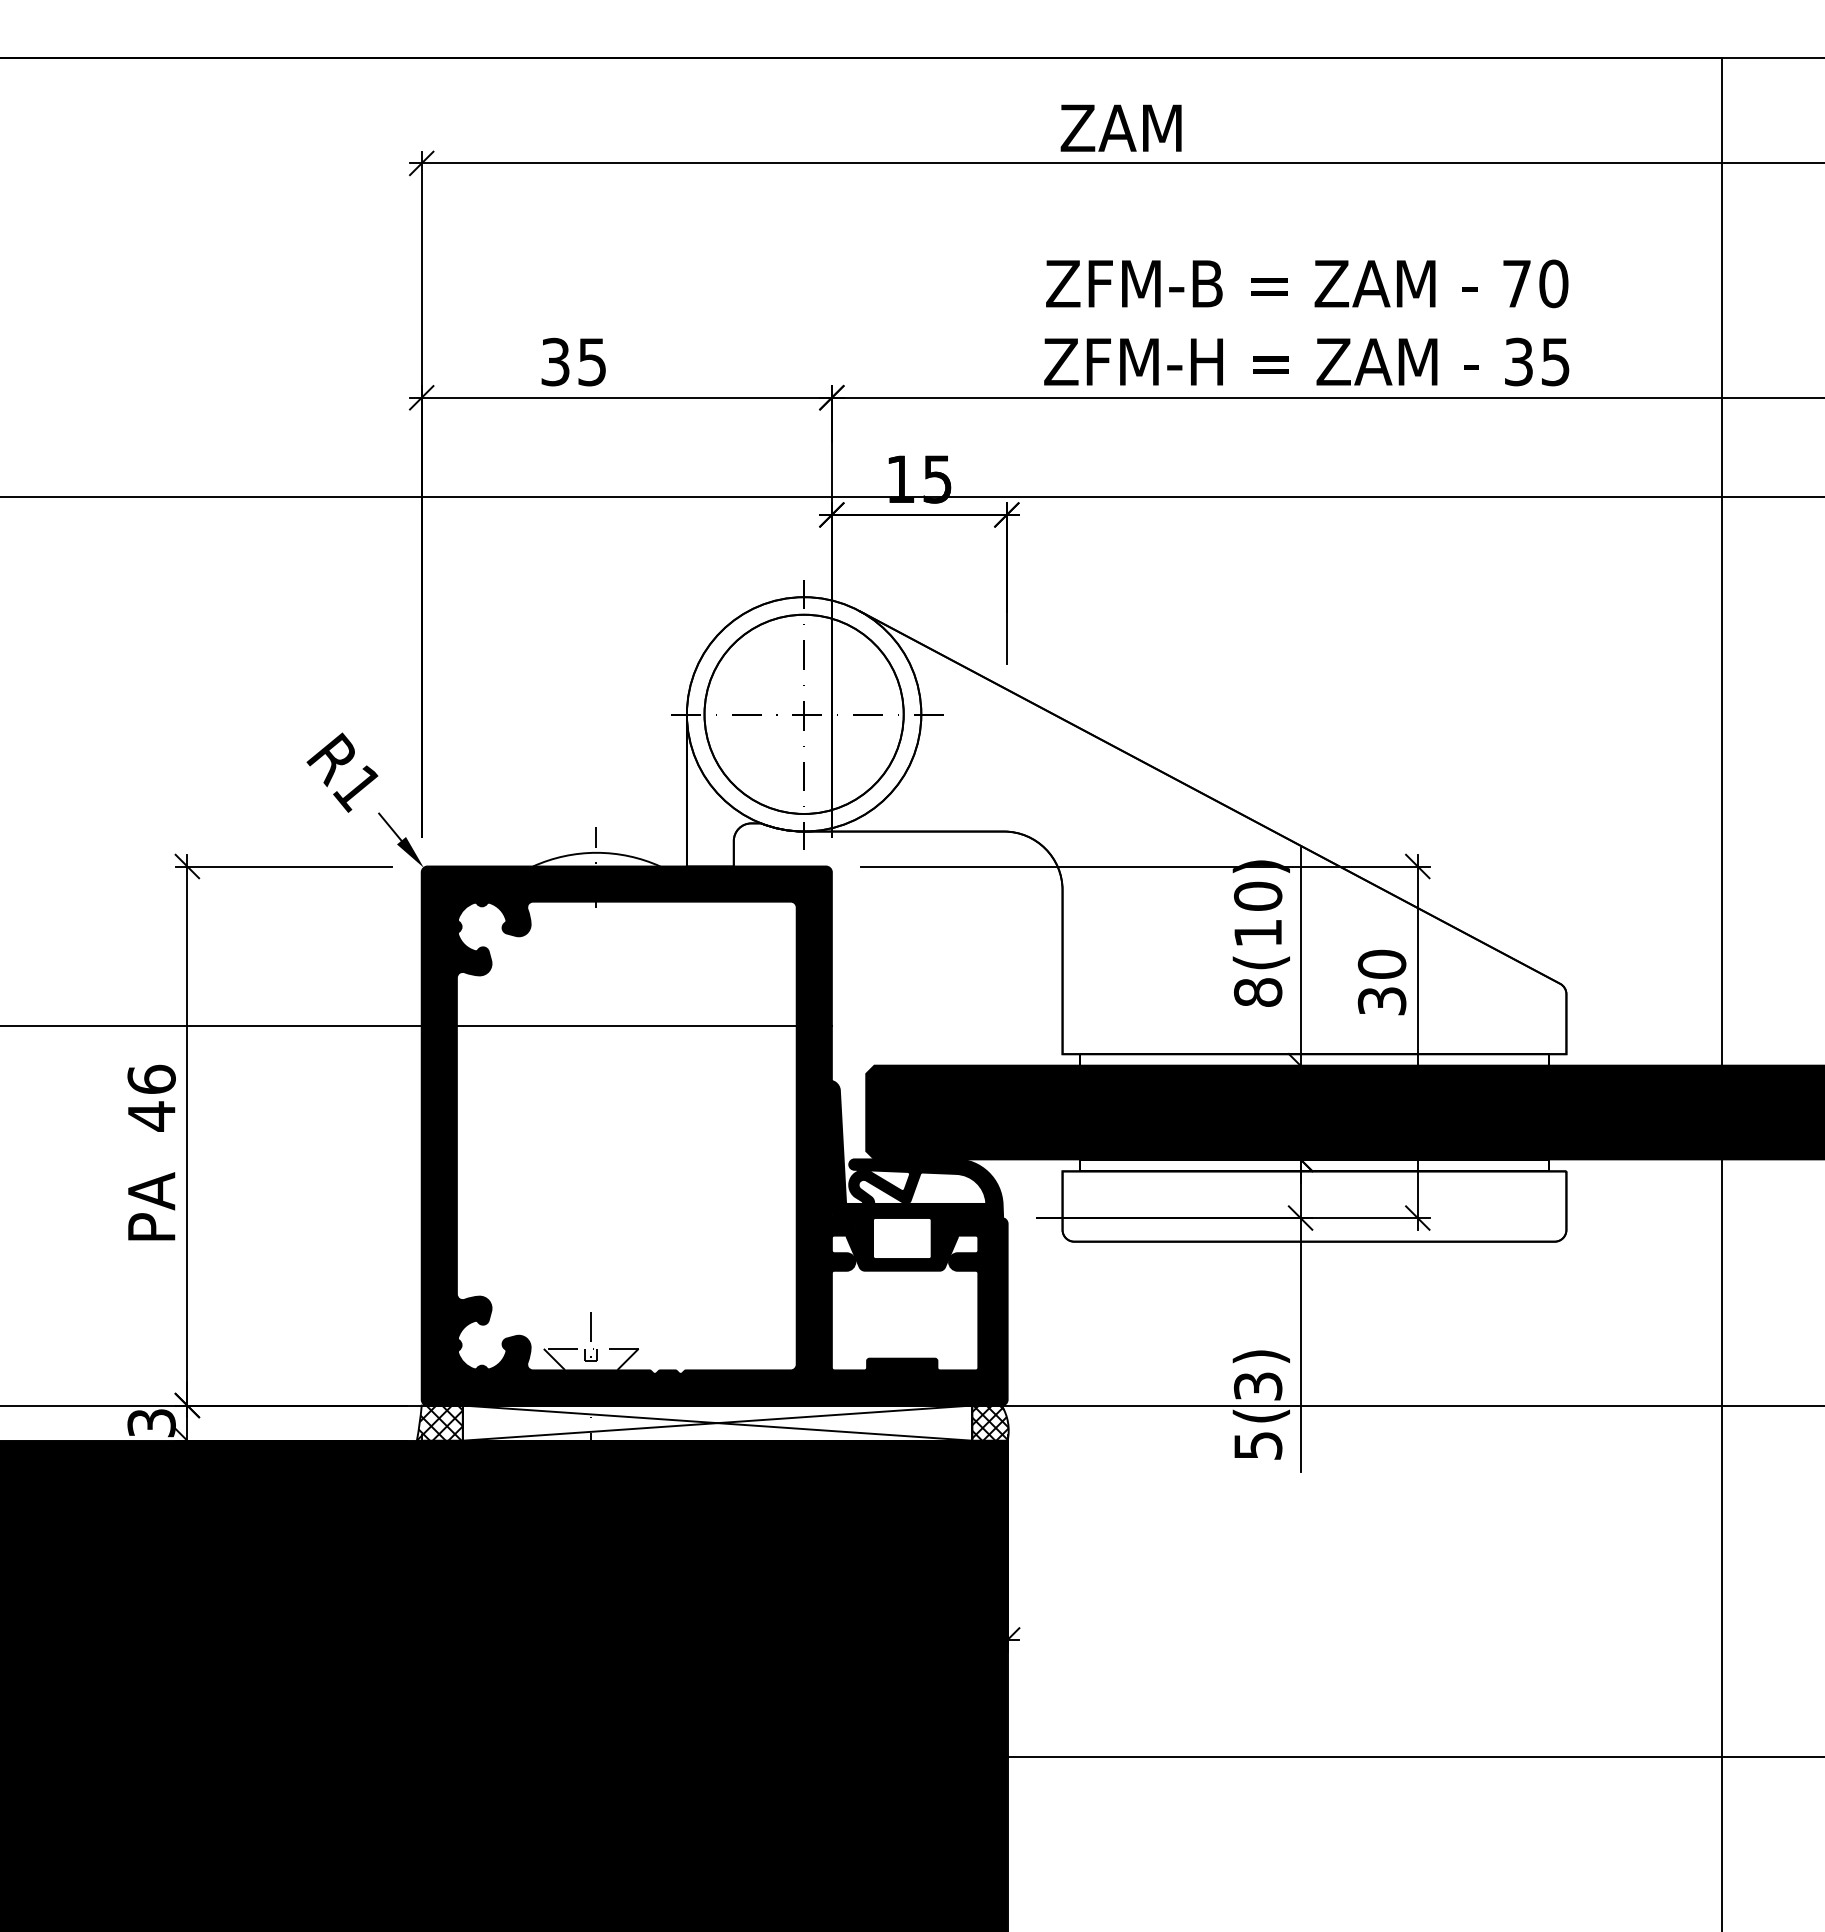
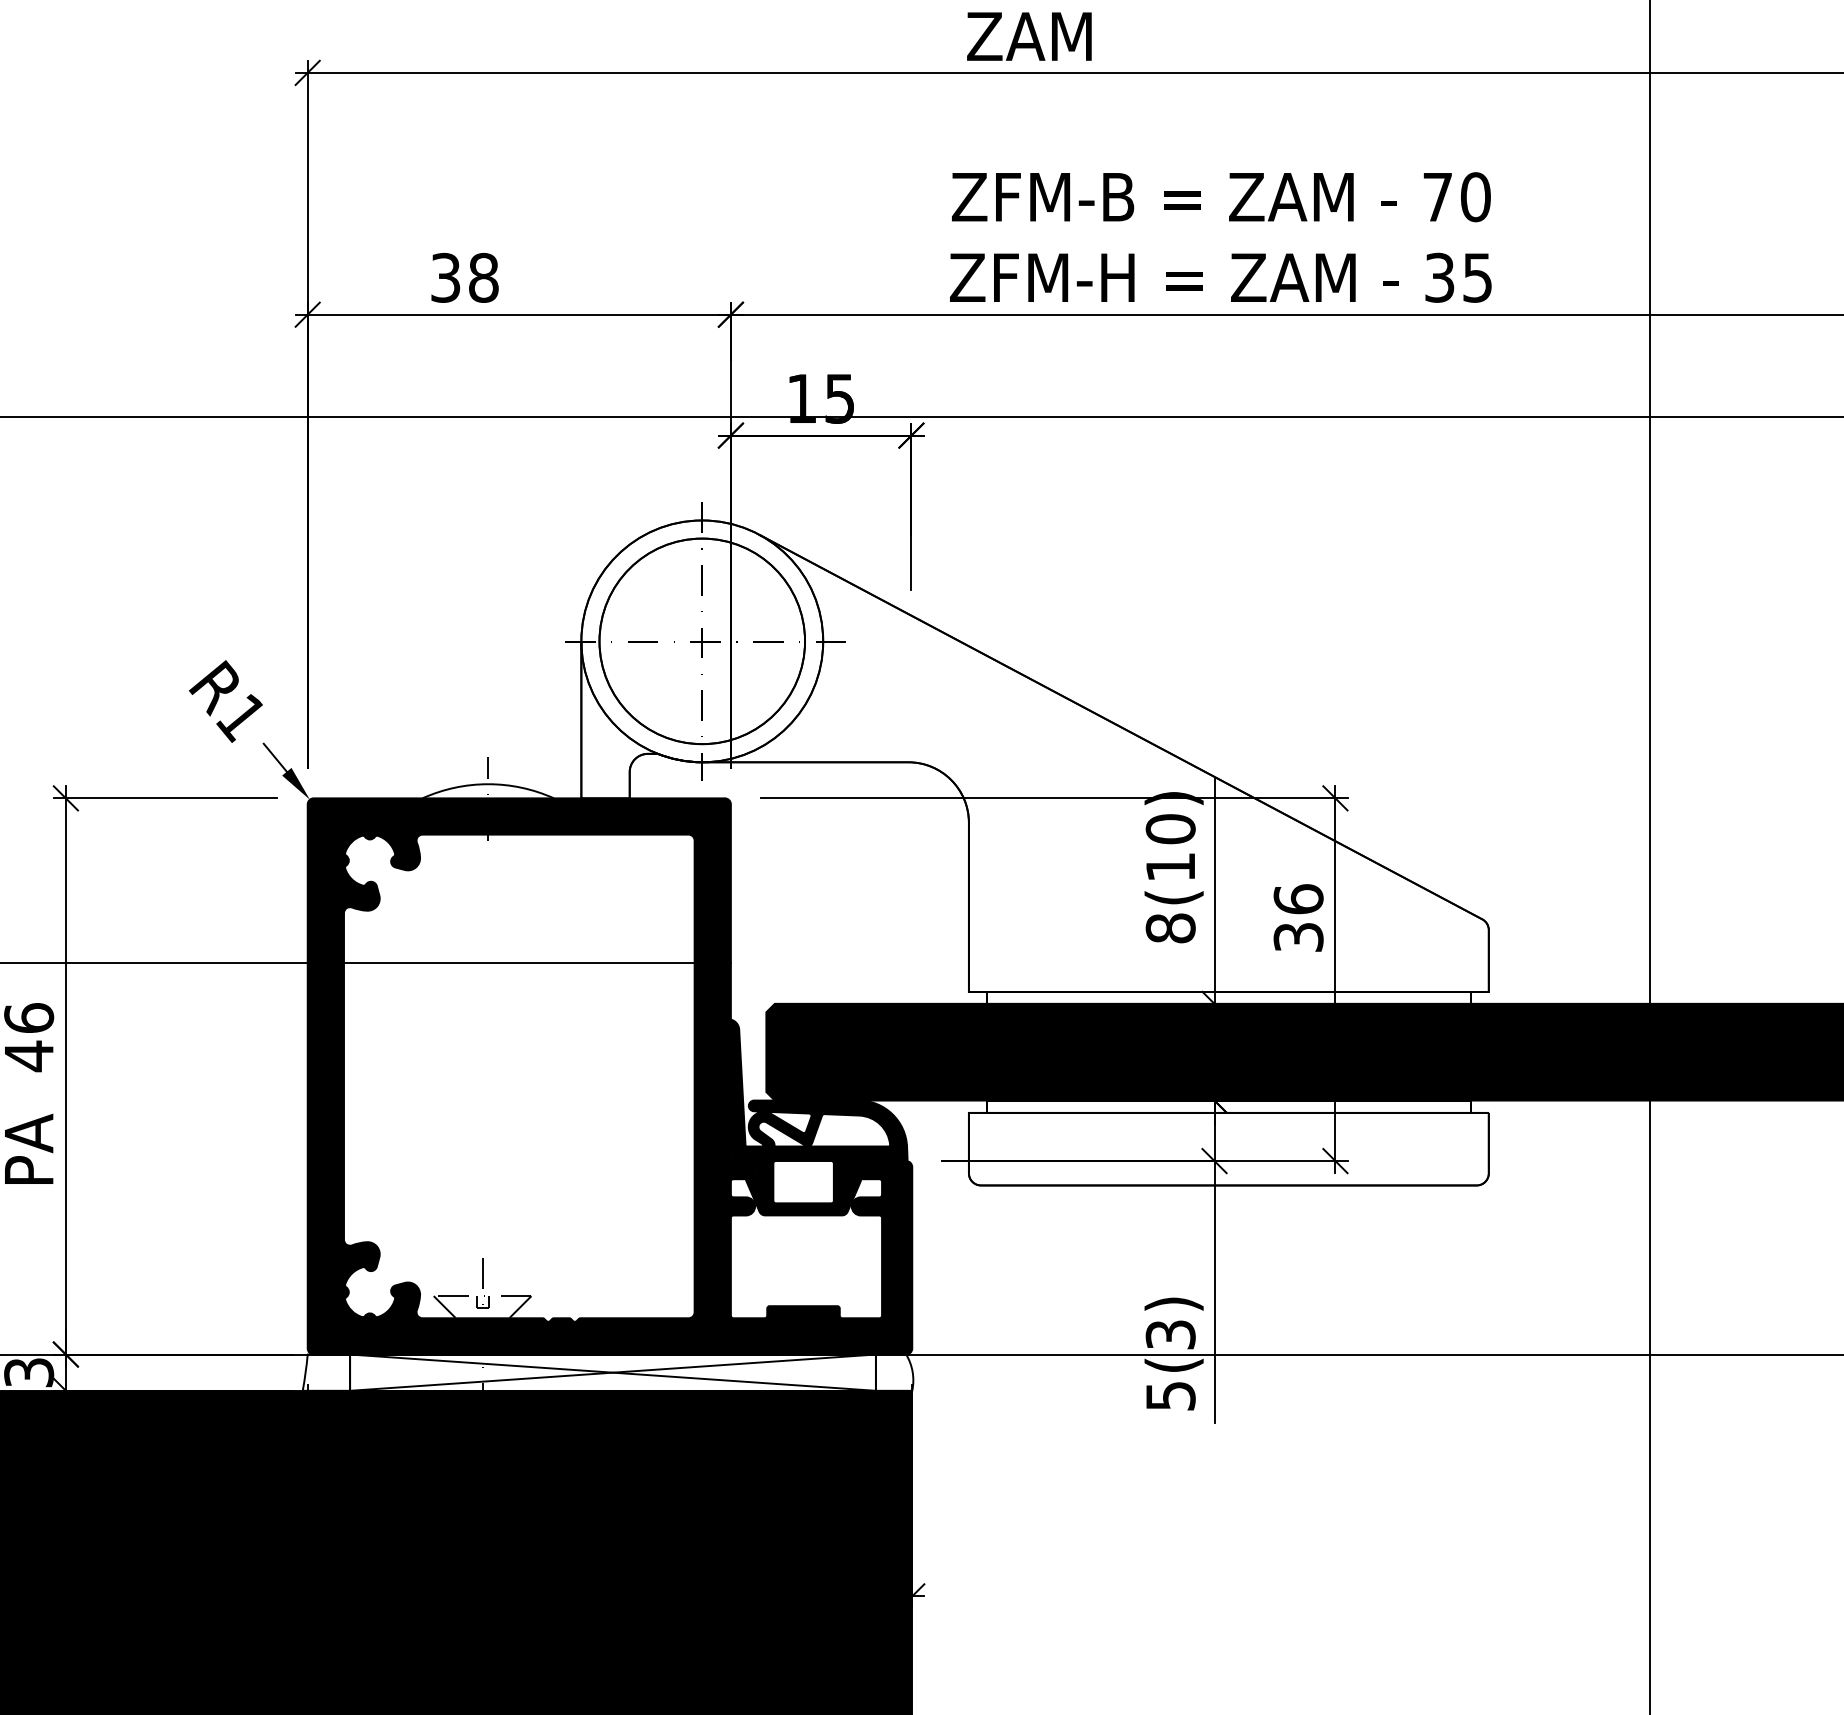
text: (592, 361) -> (483, 277), 35 -> 38
text: (1381, 963) -> (1298, 898), 30 -> 36
hatch: (439, 1422) -> (326, 1372), removed
hatch: (990, 1422) -> (894, 1372), removed

